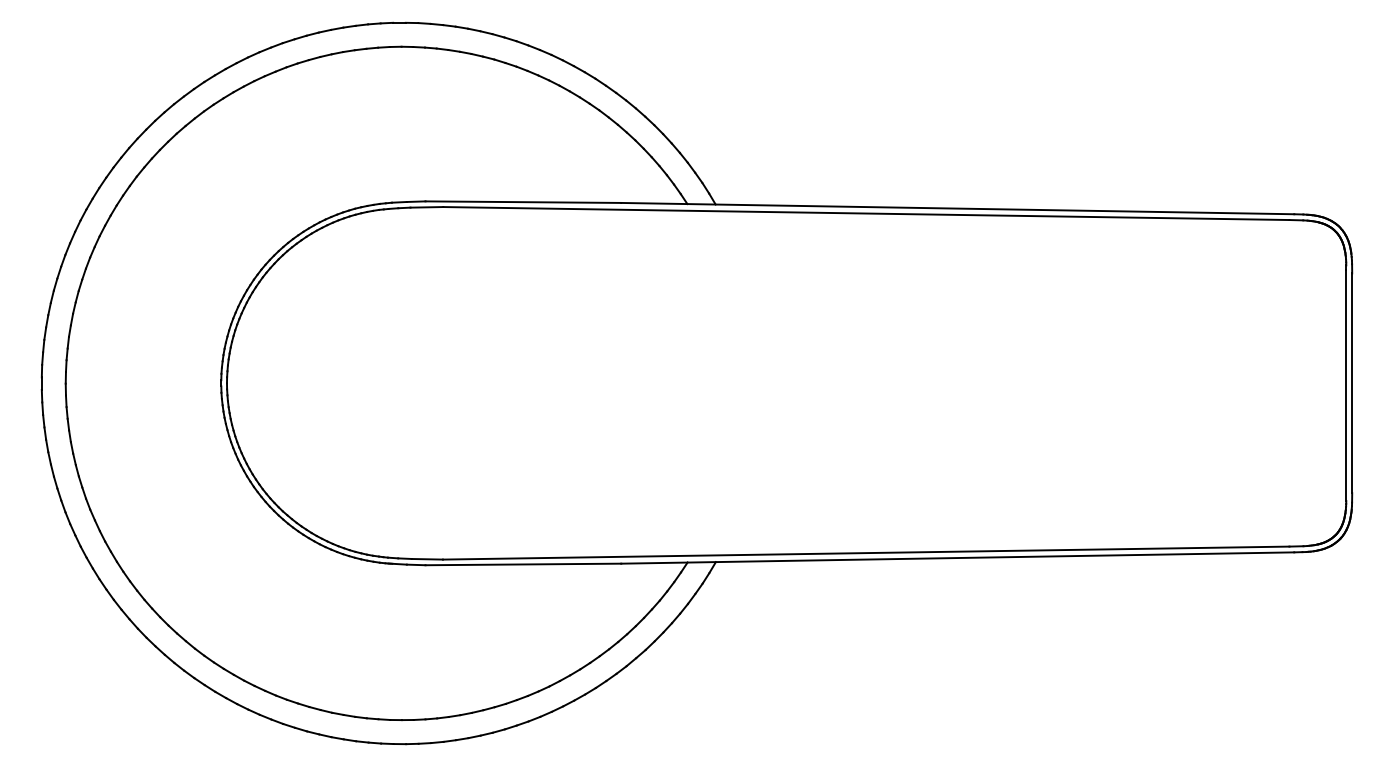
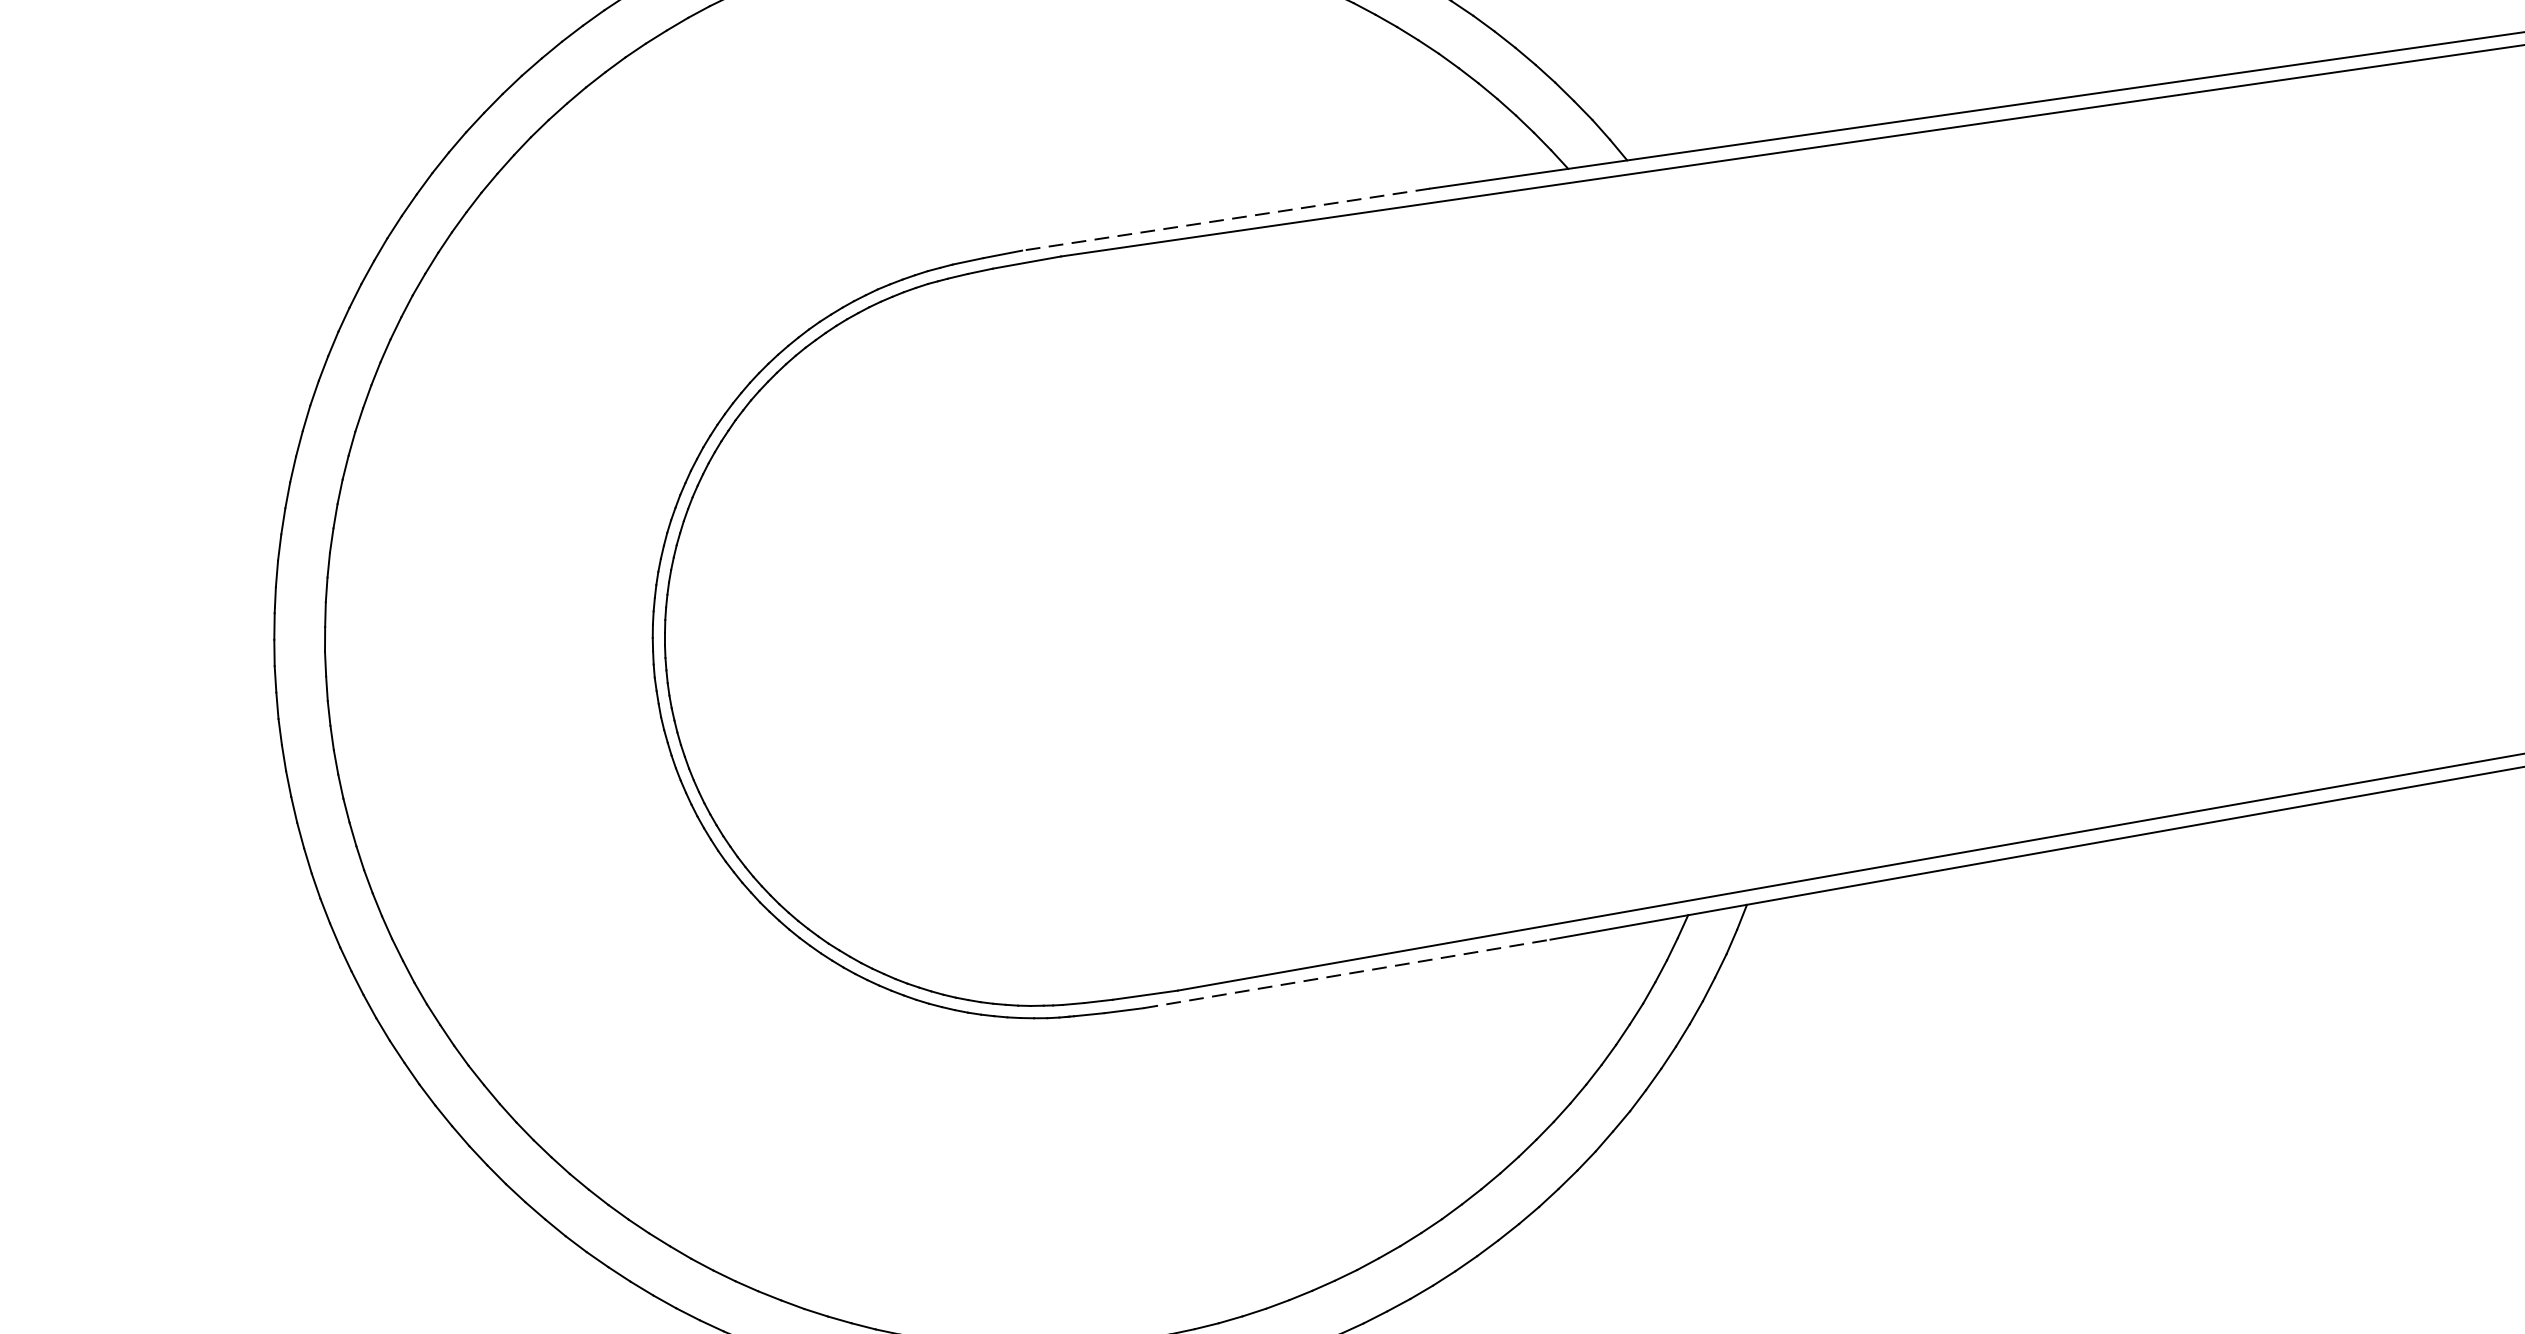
line: (523, 202) -> (1226, 220), solid -> dashed
line: (523, 564) -> (1347, 973), solid -> dashed

